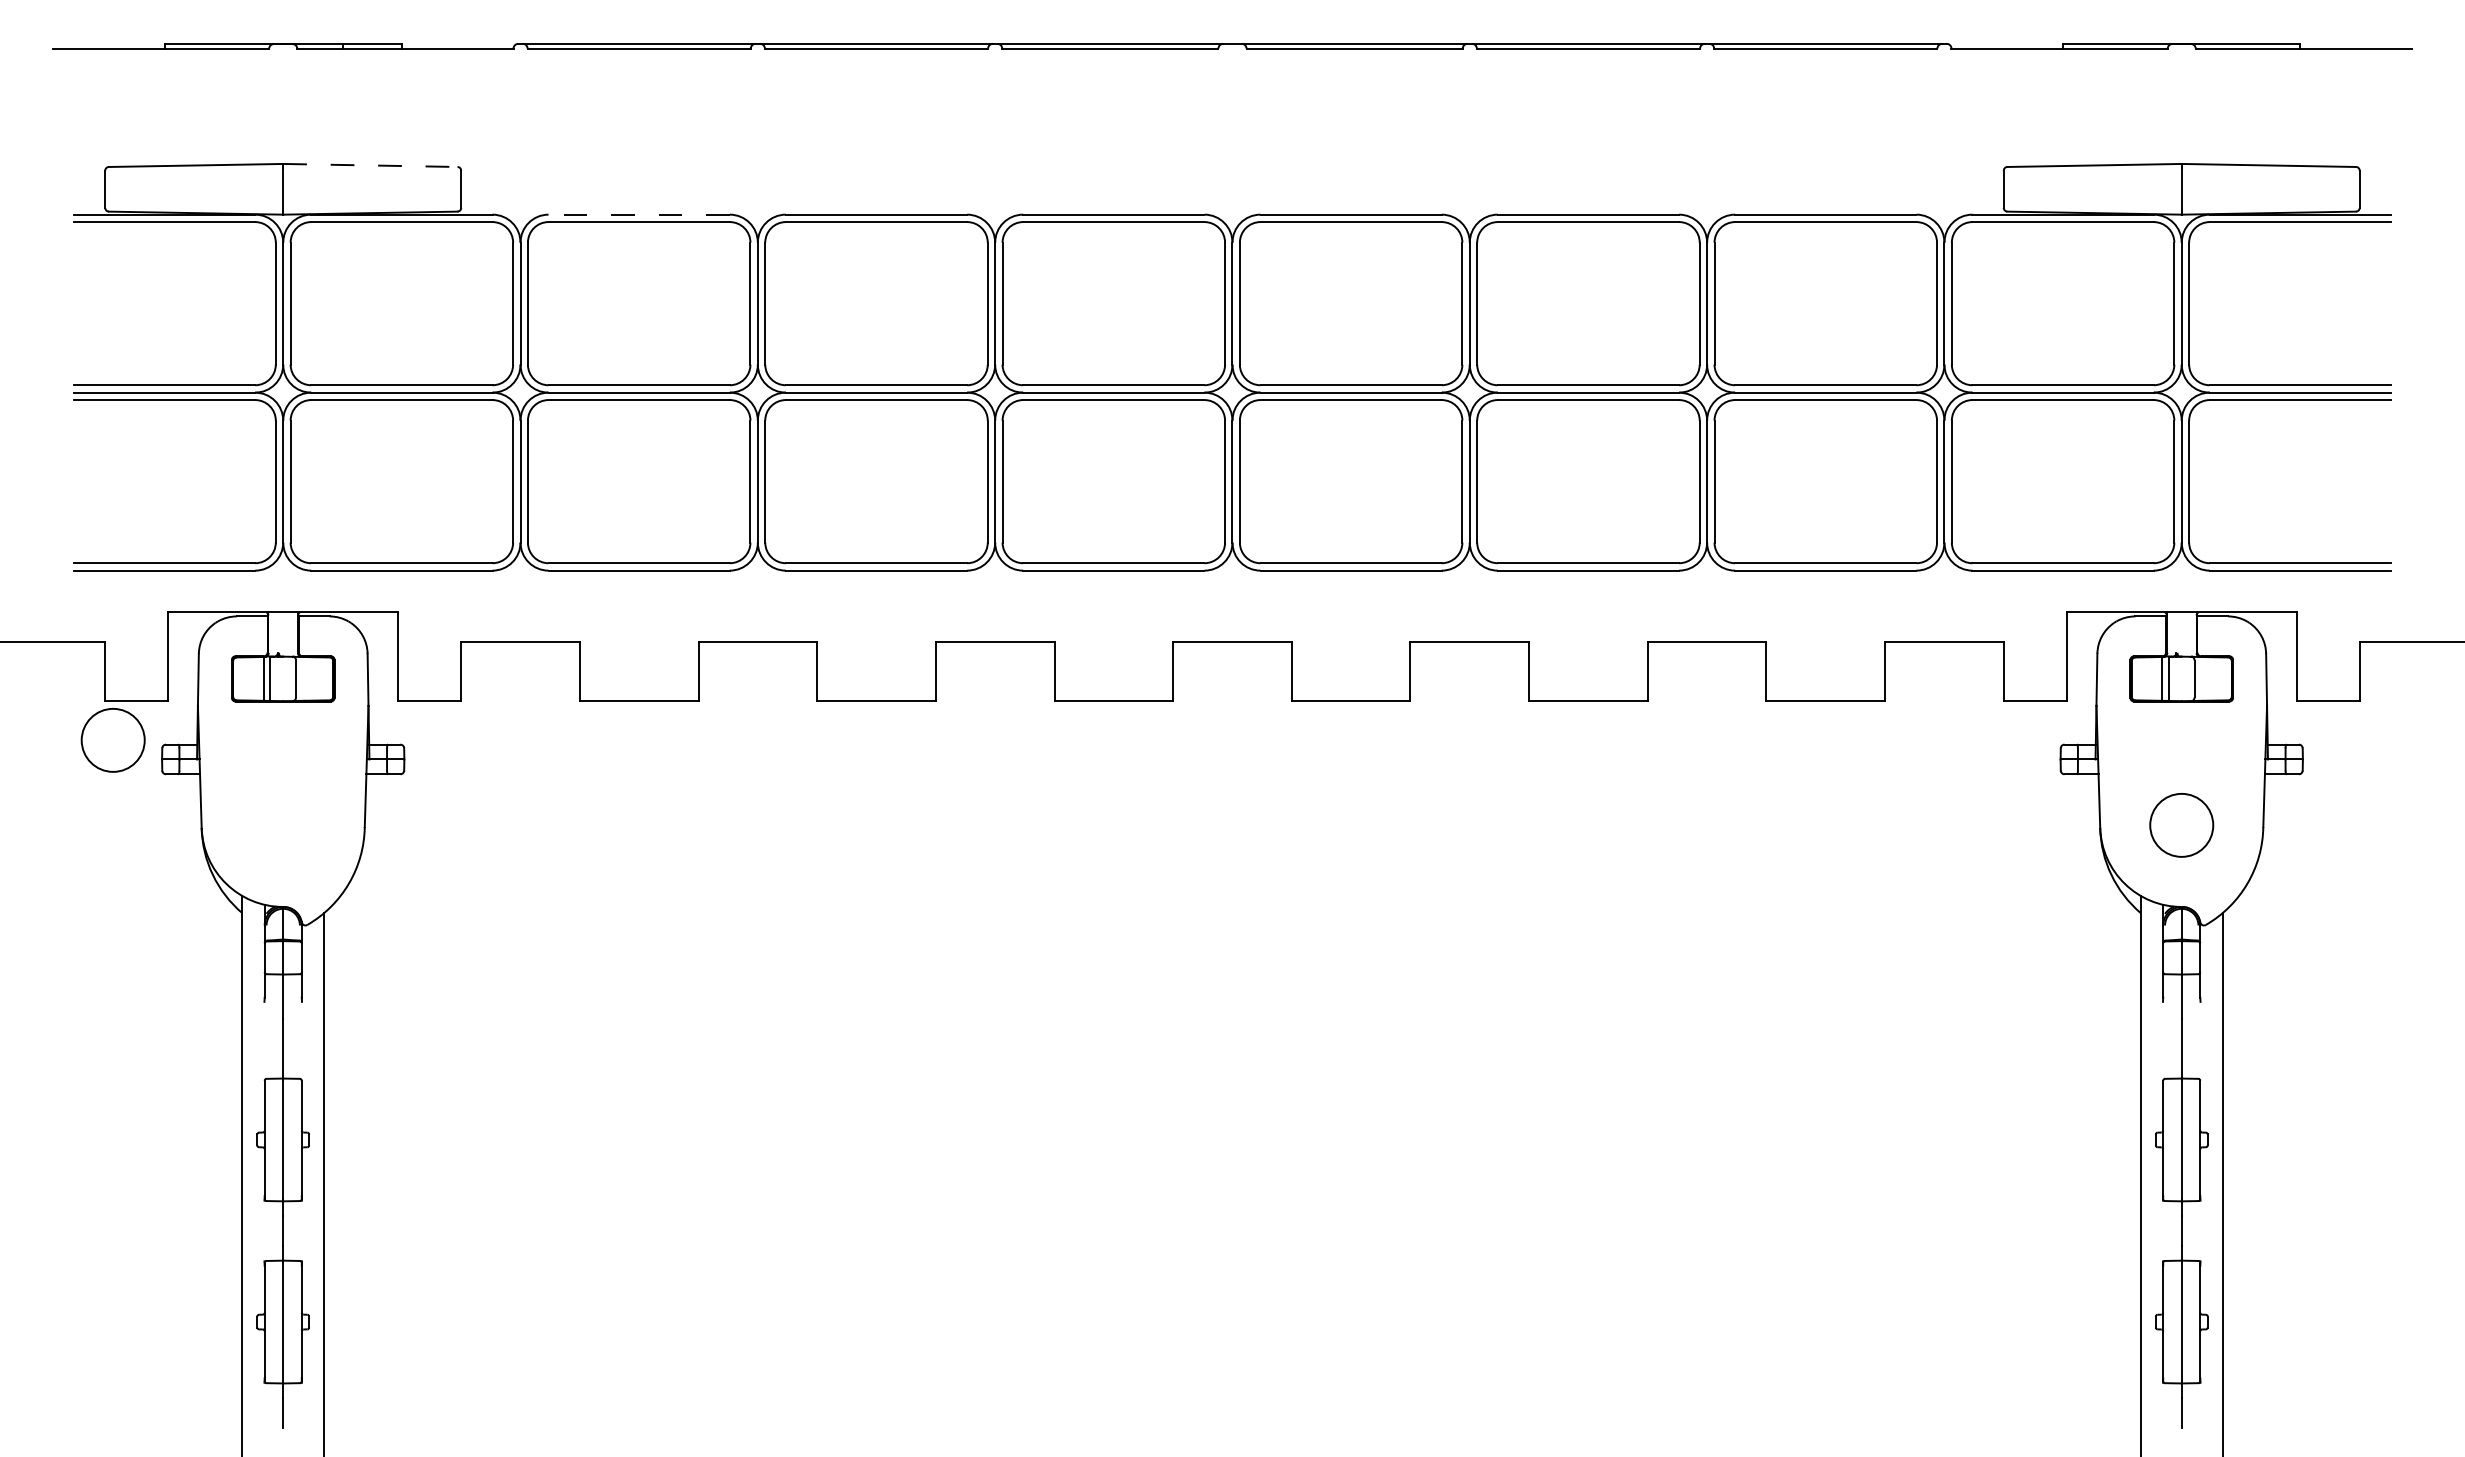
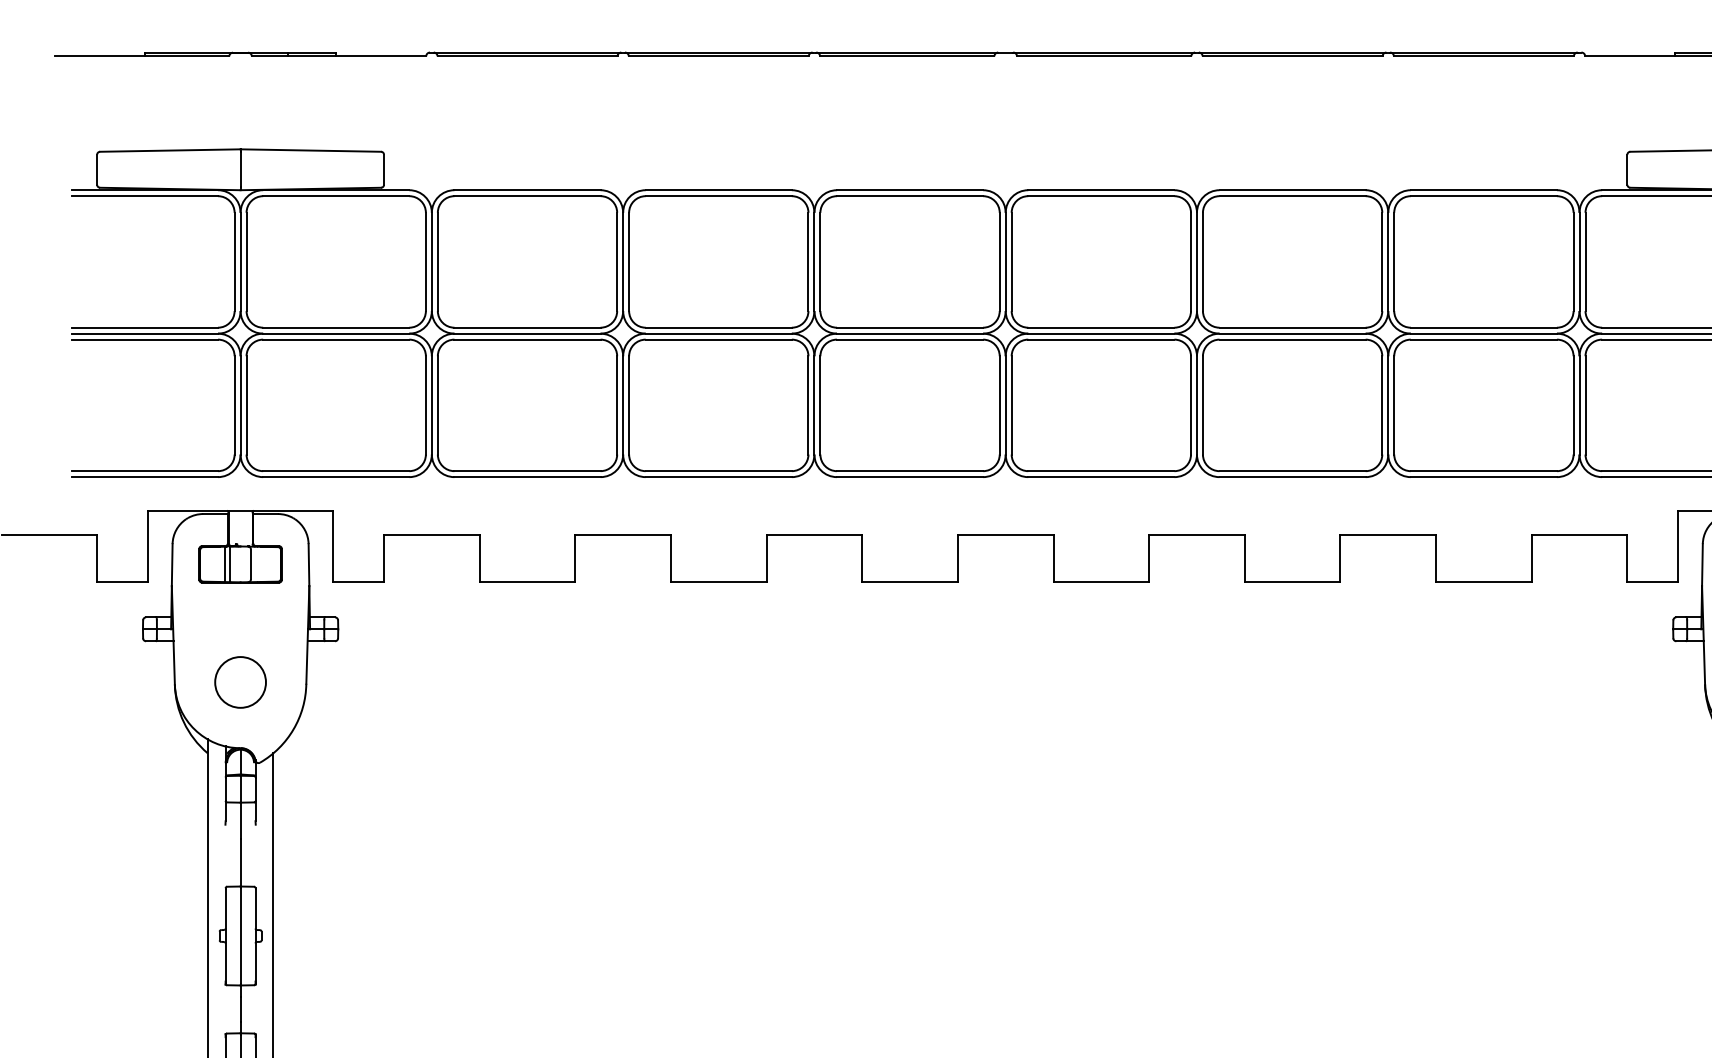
line: (370, 165) -> (310, 150), dashed -> solid
line: (639, 214) -> (527, 190), dashed -> solid
circle: (112, 740) -> (240, 682), moved

